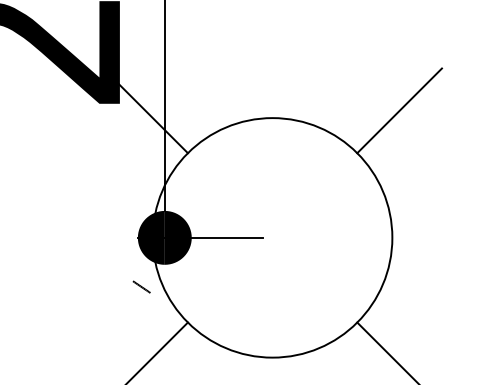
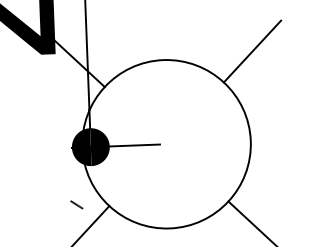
line: (141, 286) -> (76, 204), moved

